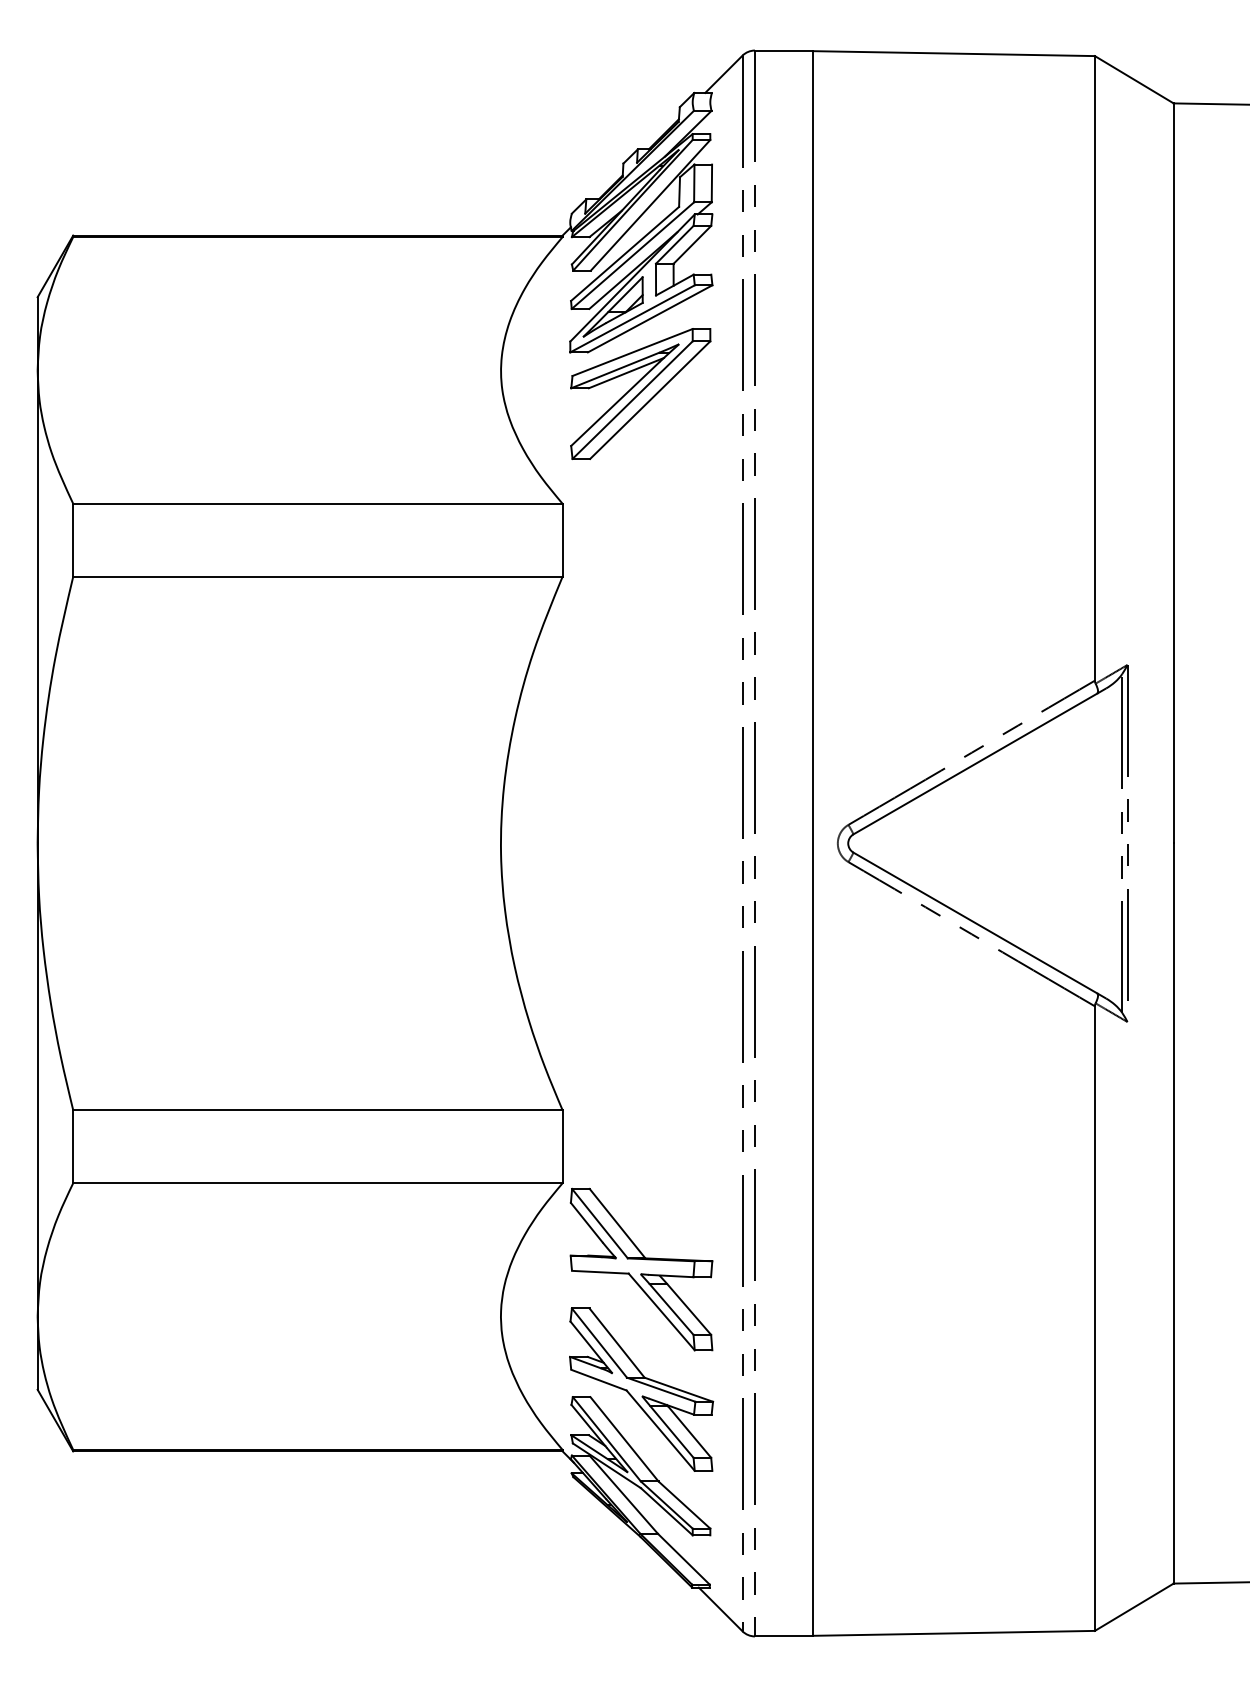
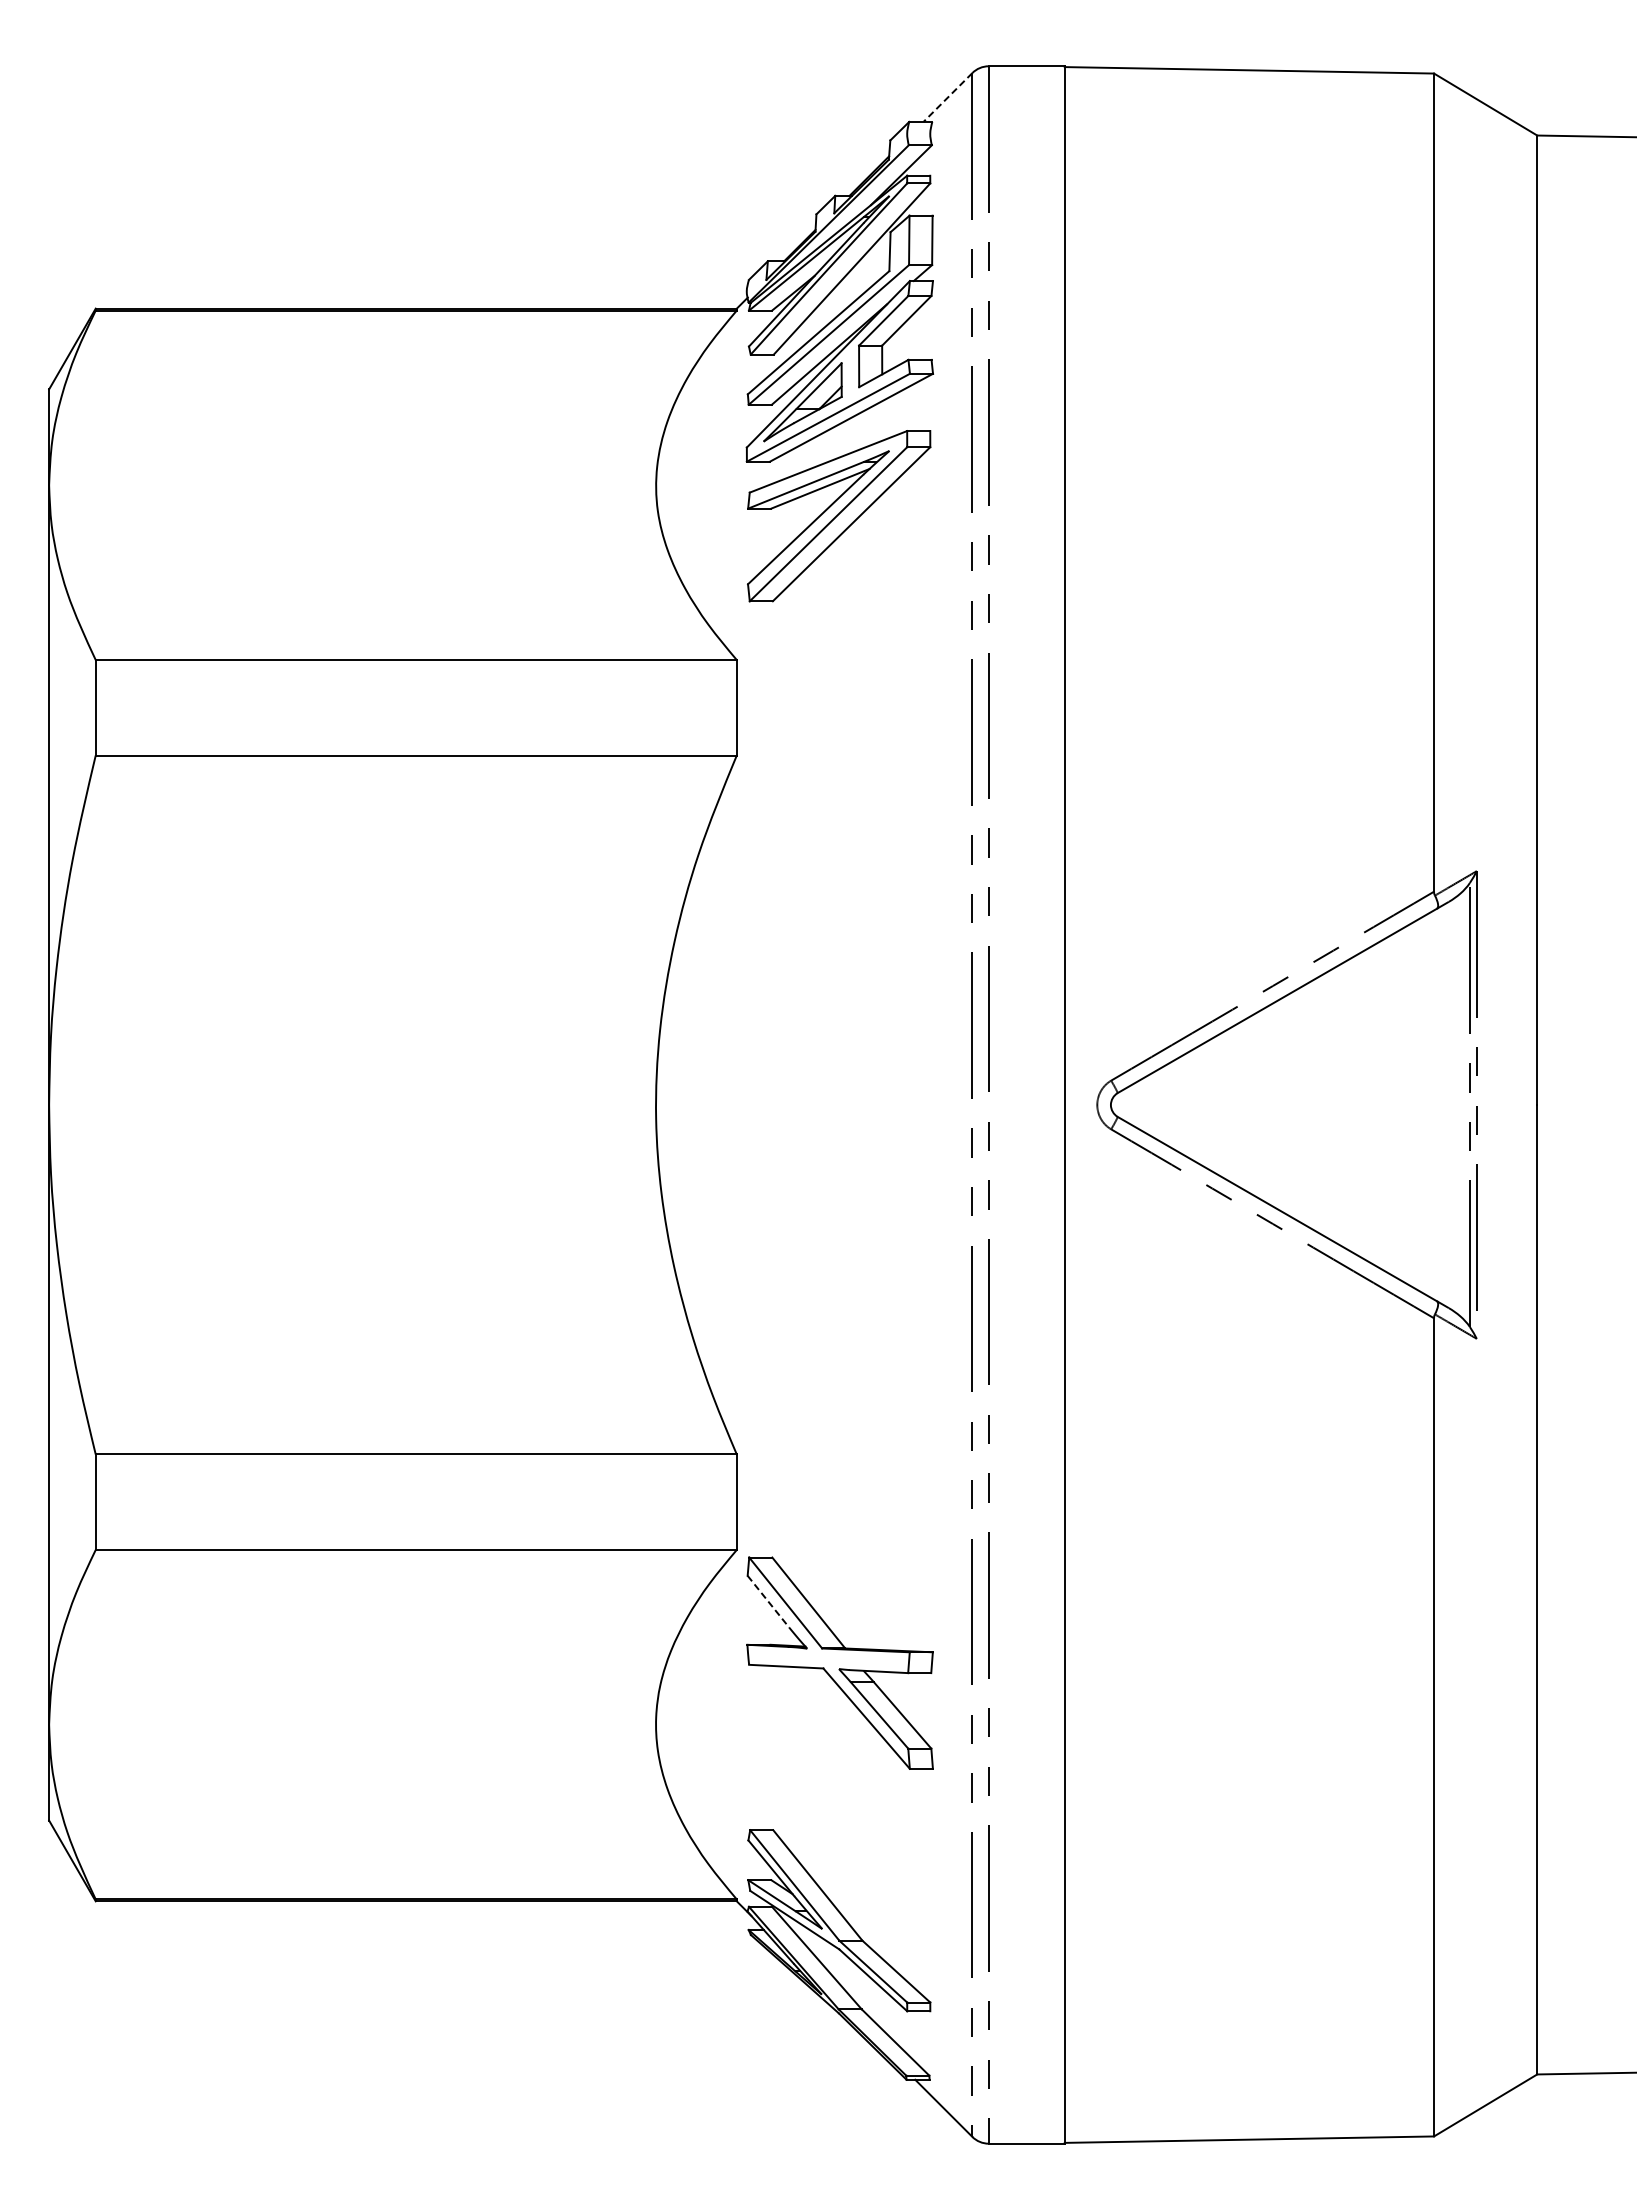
line: (724, 74) -> (948, 97), solid -> dashed
line: (586, 1223) -> (768, 1602), solid -> dashed
part: (641, 1389) -> (839, 1820), removed

